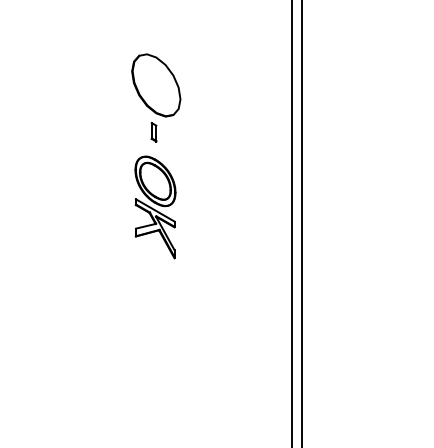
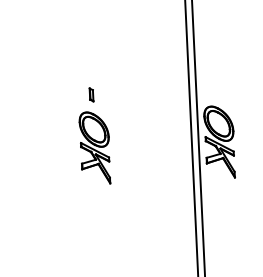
part: (156, 85) -> (91, 61), removed
part: (331, 207) -> (219, 142), added

